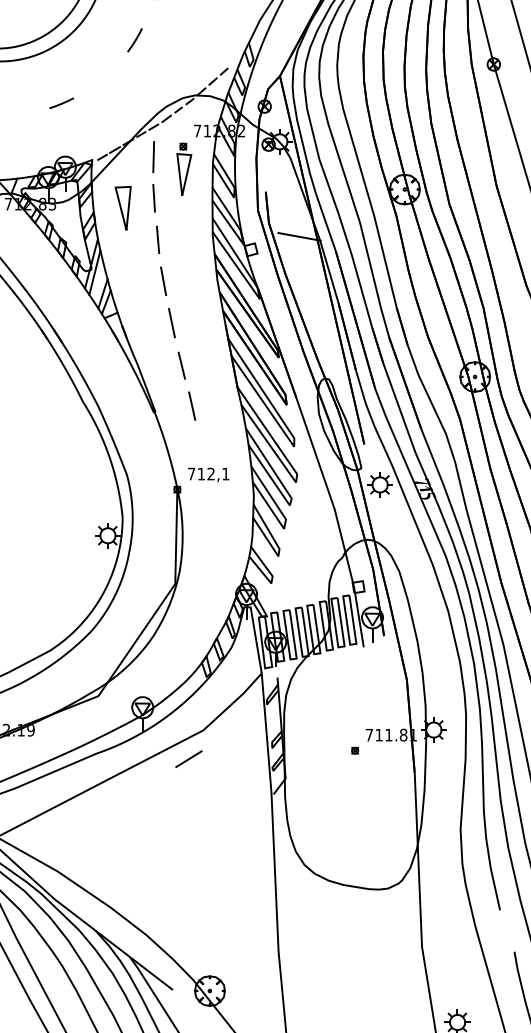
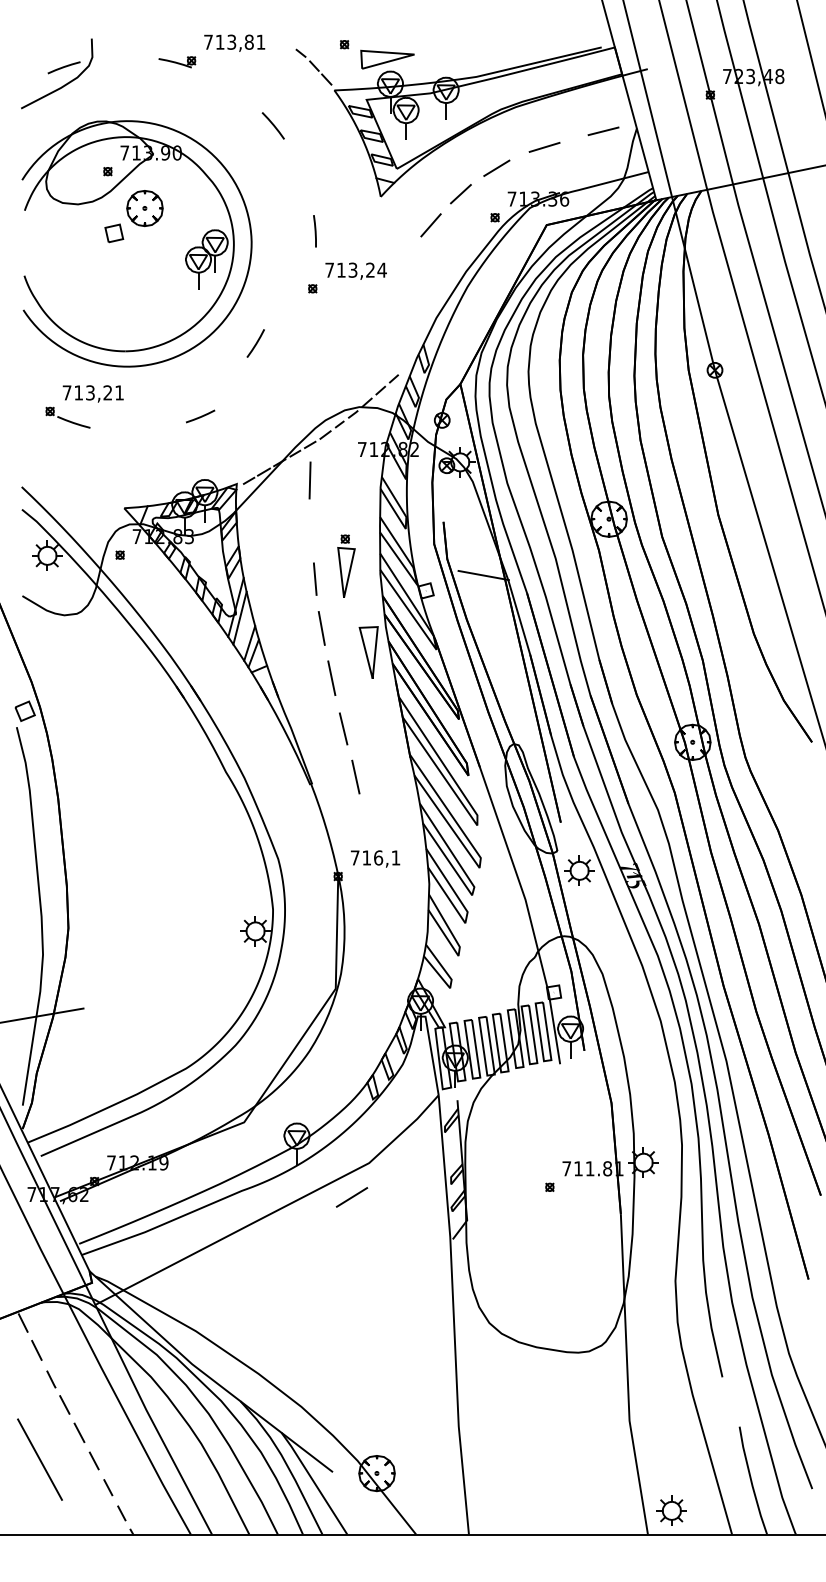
line: (134, 40) -> (255, 343), moved
part: (184, 168) -> (346, 565), moved
line: (154, 198) -> (310, 529), removed
part: (122, 208) -> (368, 652), moved
text: (211, 473) -> (378, 857), 712,1 -> 716,1

